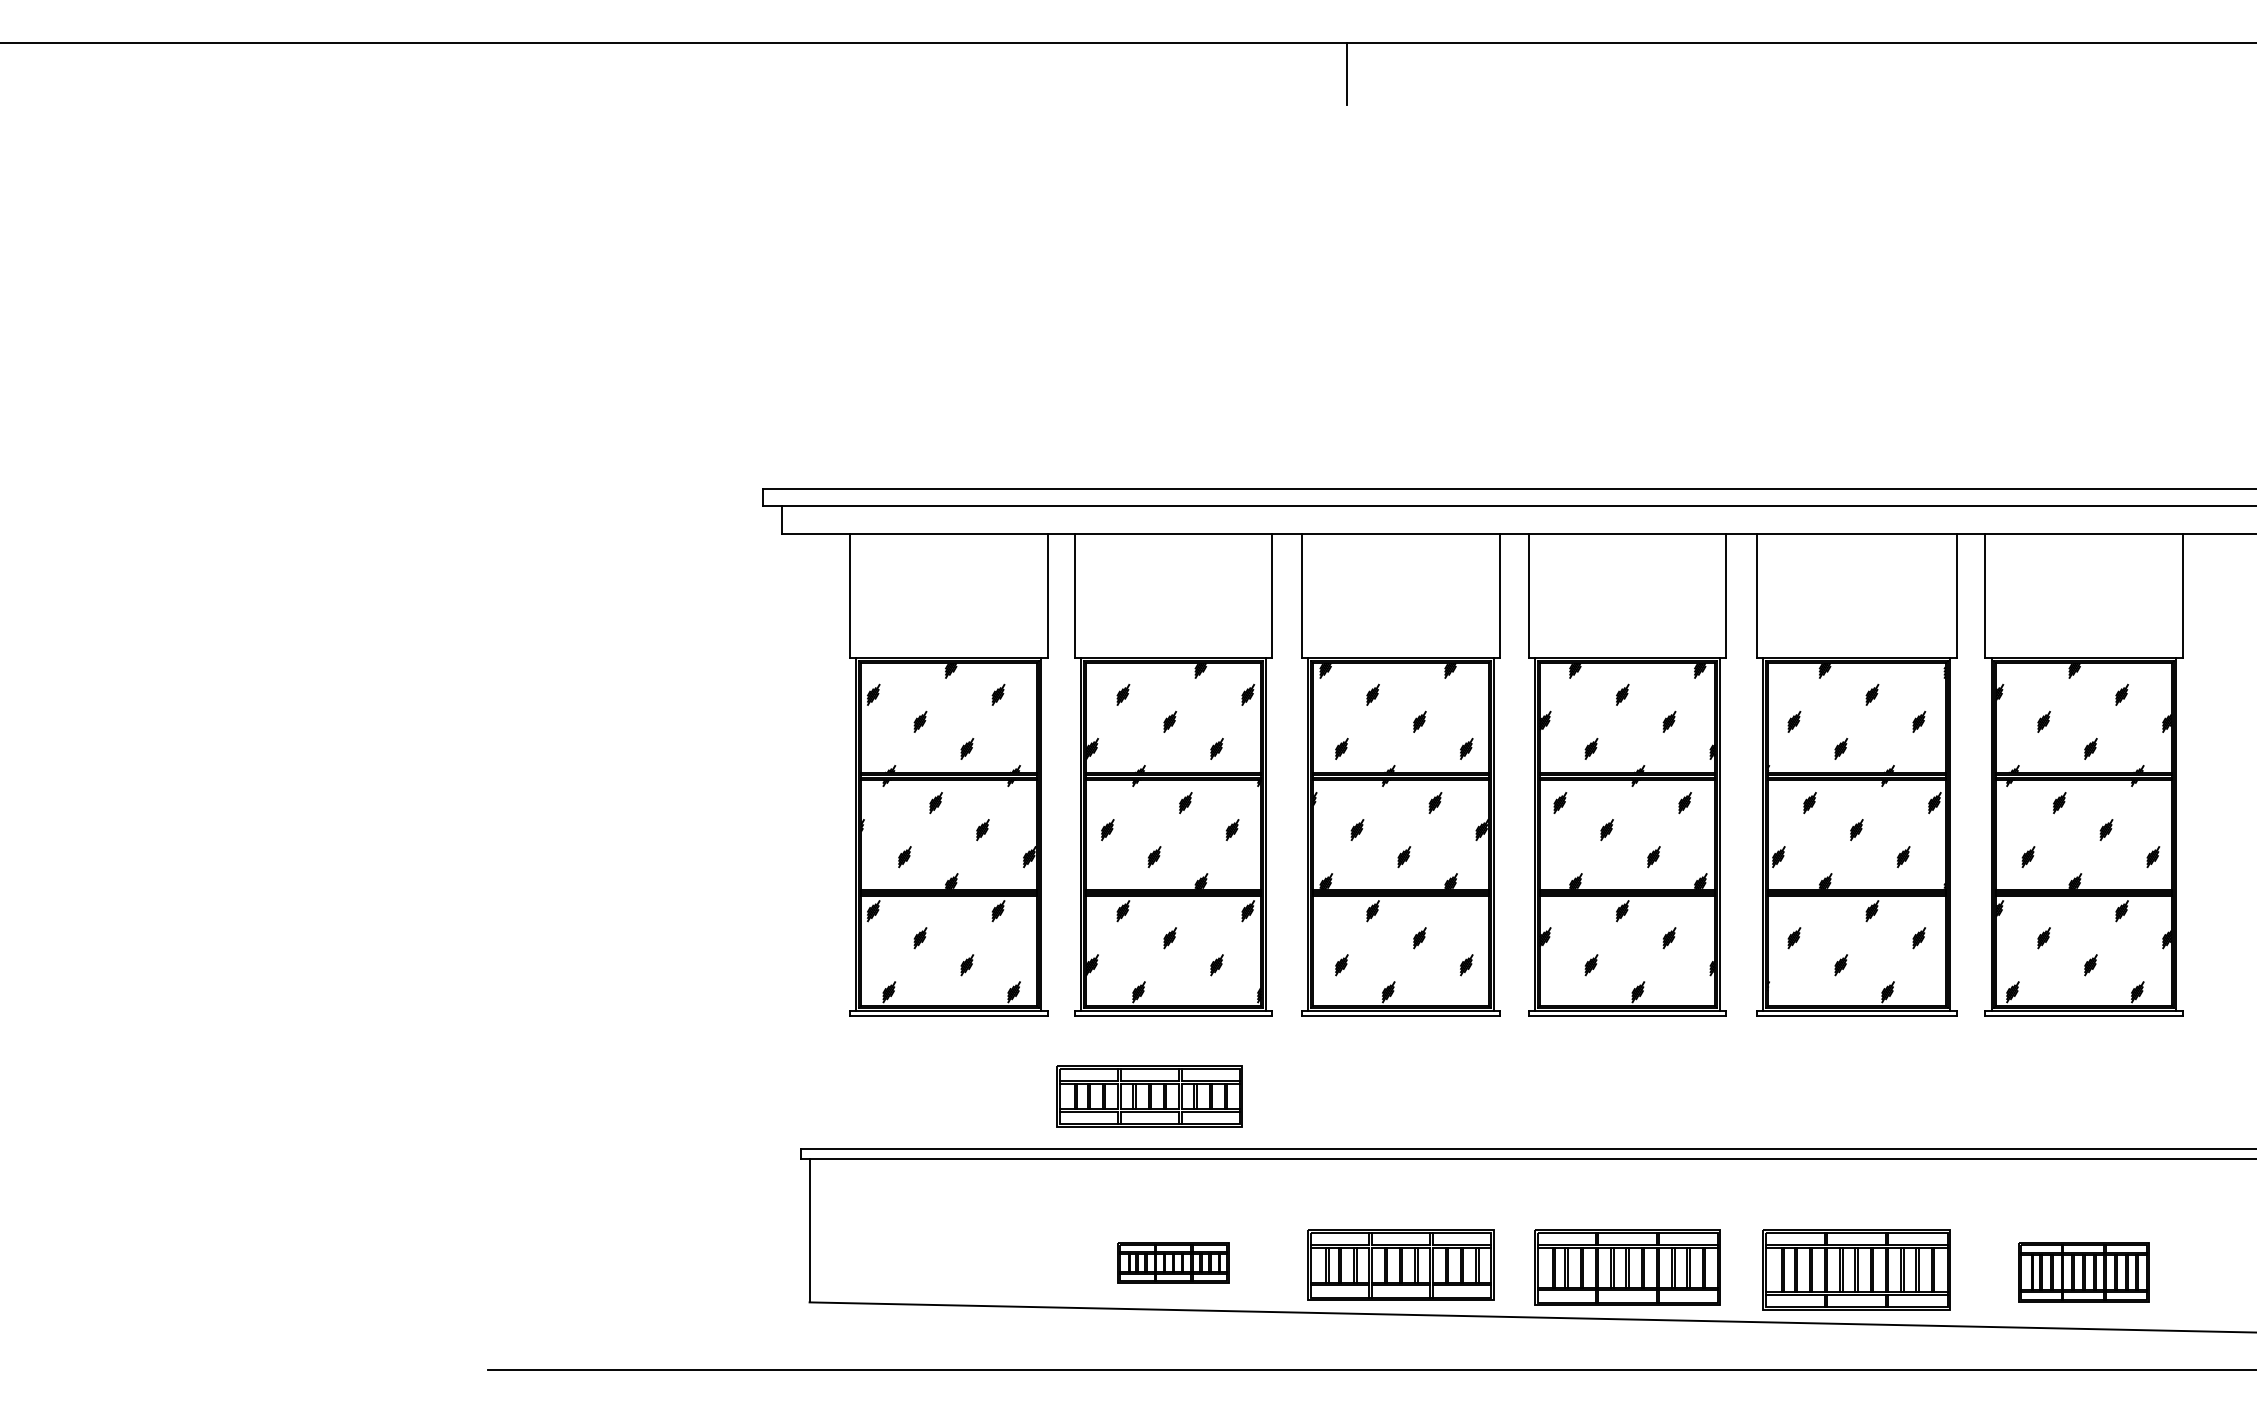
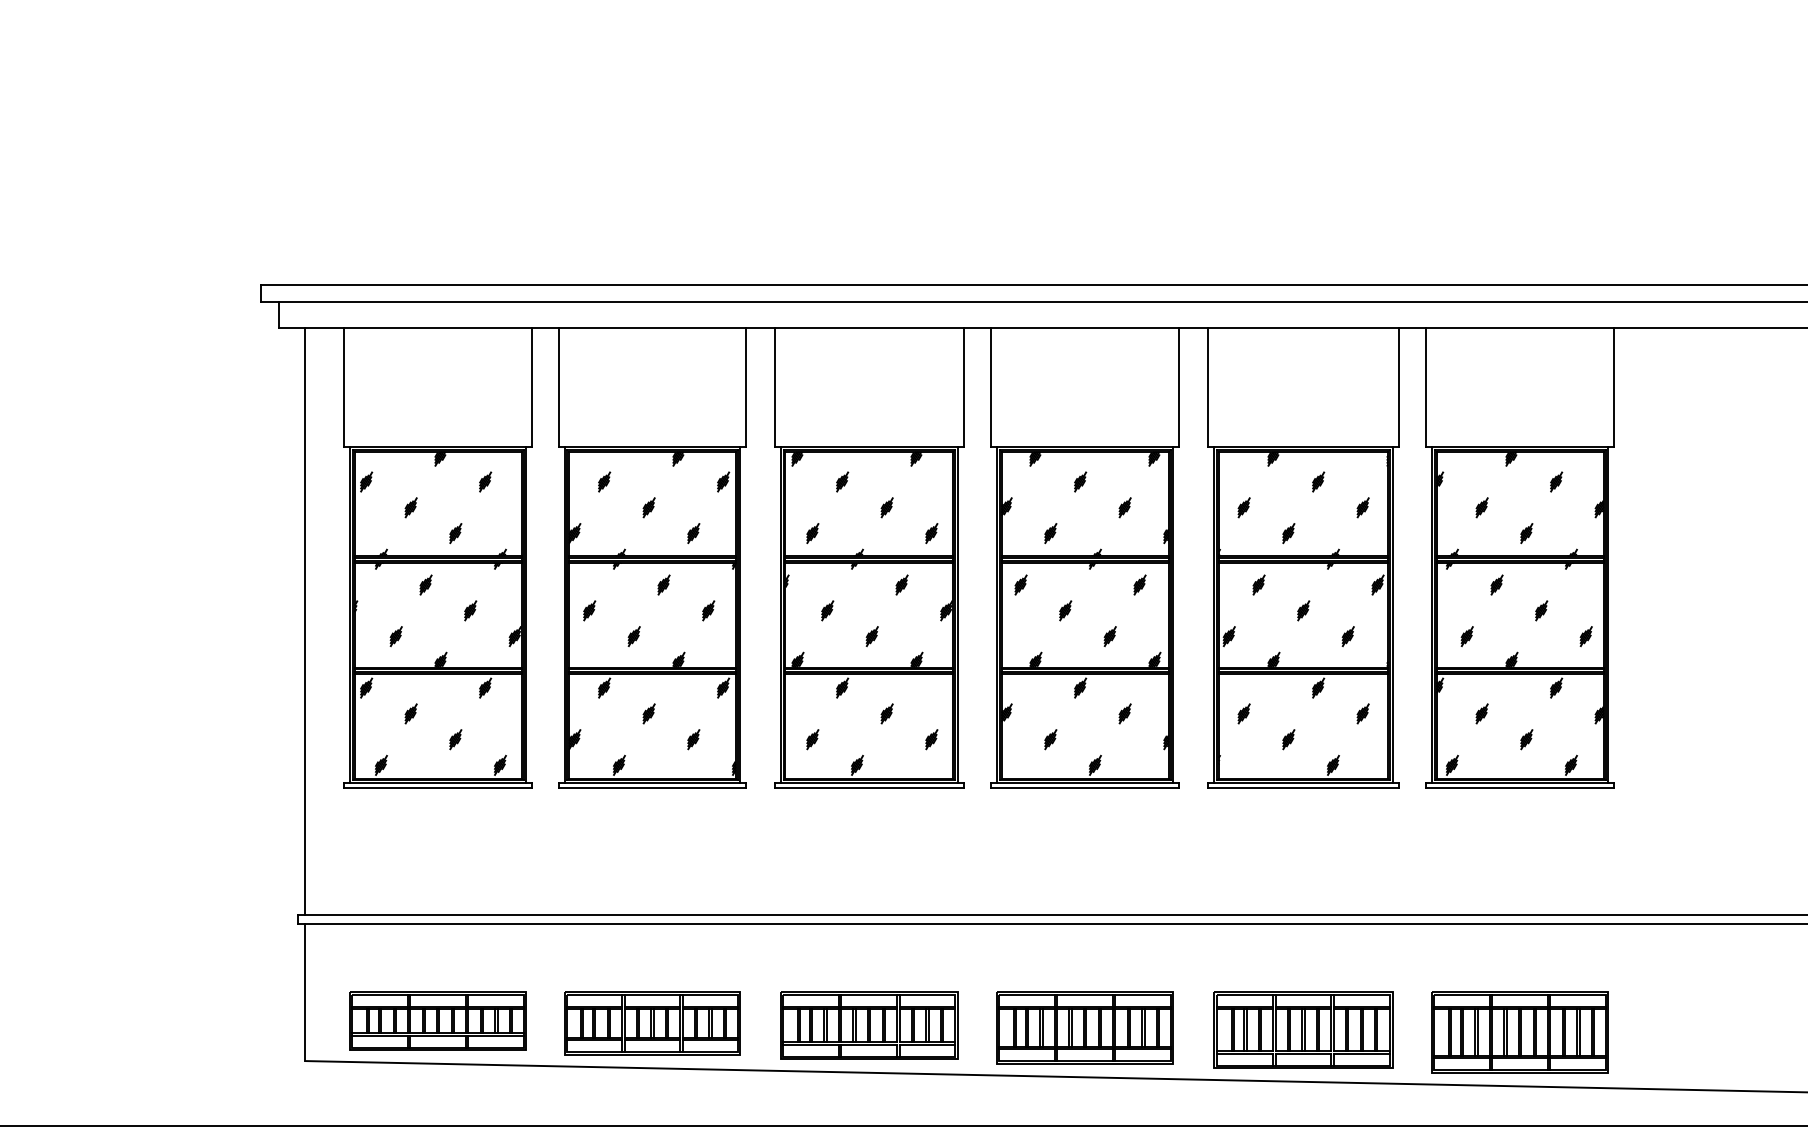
line: (809, 841) -> (305, 621), added
part: (1149, 1096) -> (437, 1021), moved
part: (1173, 1262) -> (652, 1023), size x1.67
part: (2083, 1272) -> (1519, 1032), size x1.43

